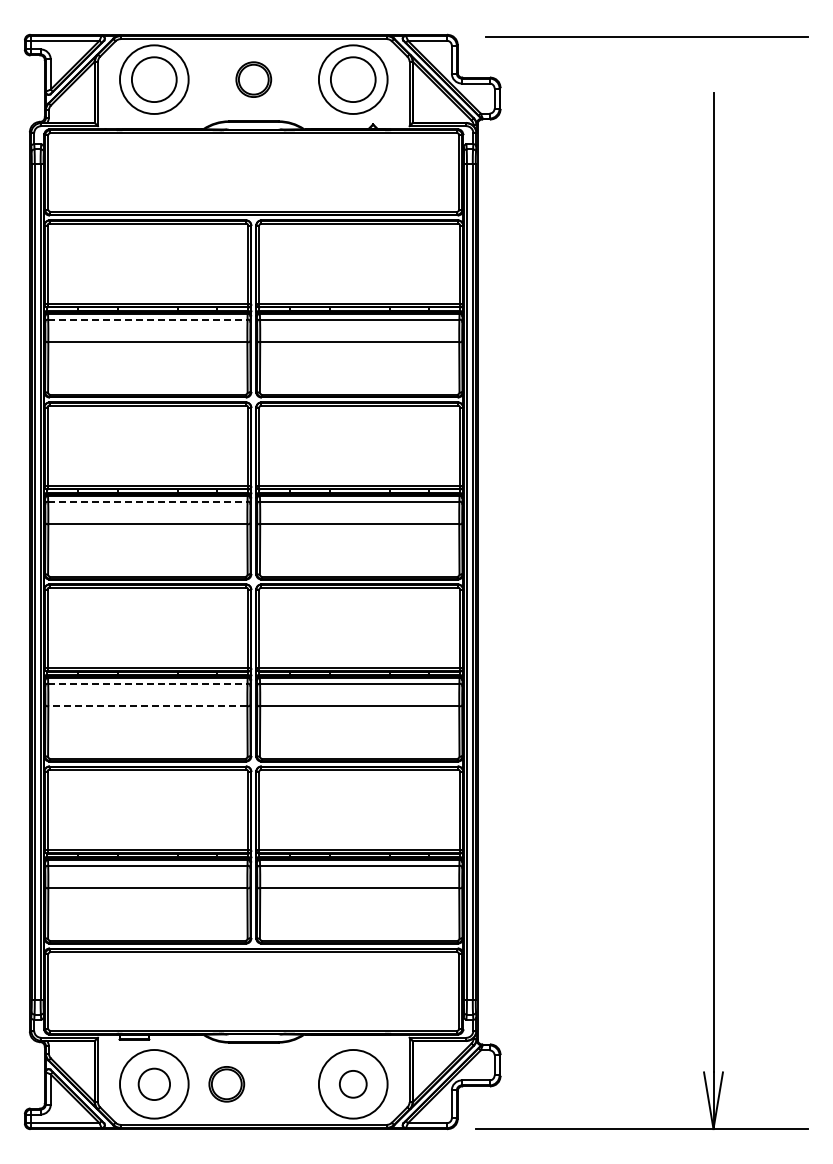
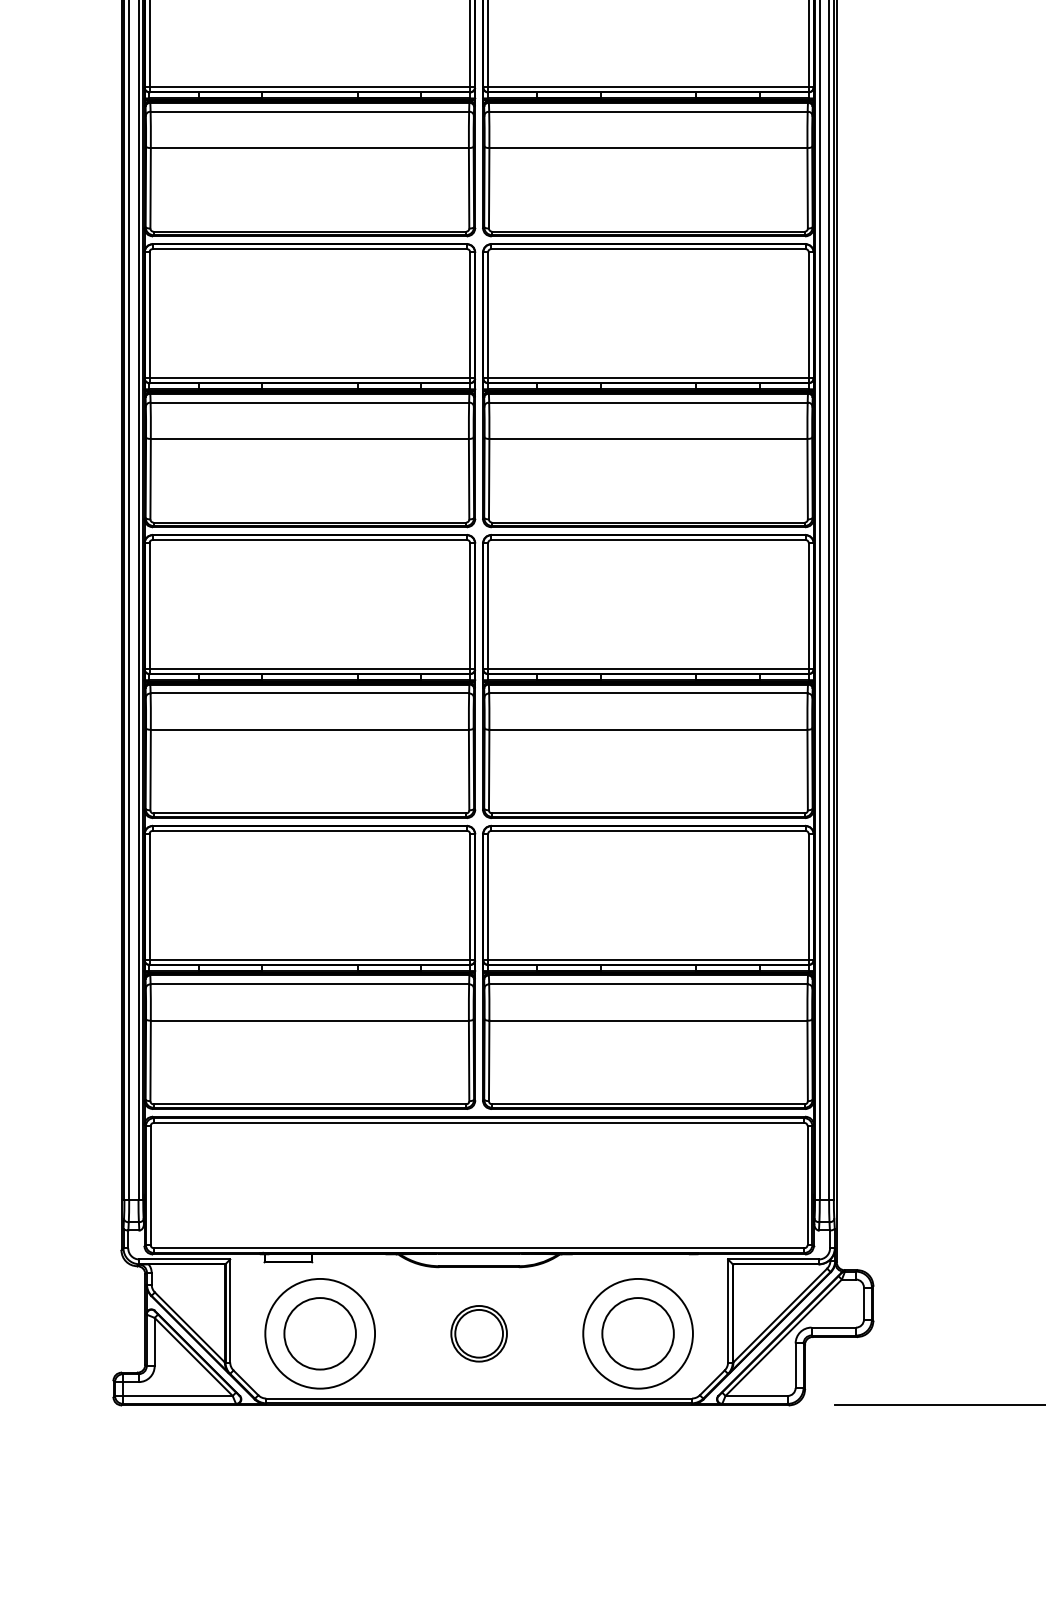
line: (147, 319) -> (309, 111), dashed -> solid
line: (147, 501) -> (309, 402), dashed -> solid
line: (147, 683) -> (309, 693), dashed -> solid
line: (147, 706) -> (309, 730), dashed -> solid
circle: (352, 1083) -> (636, 1332), size x1.67
circle: (154, 1084) -> (320, 1334), size x1.43
part: (226, 1084) -> (478, 1334), moved

